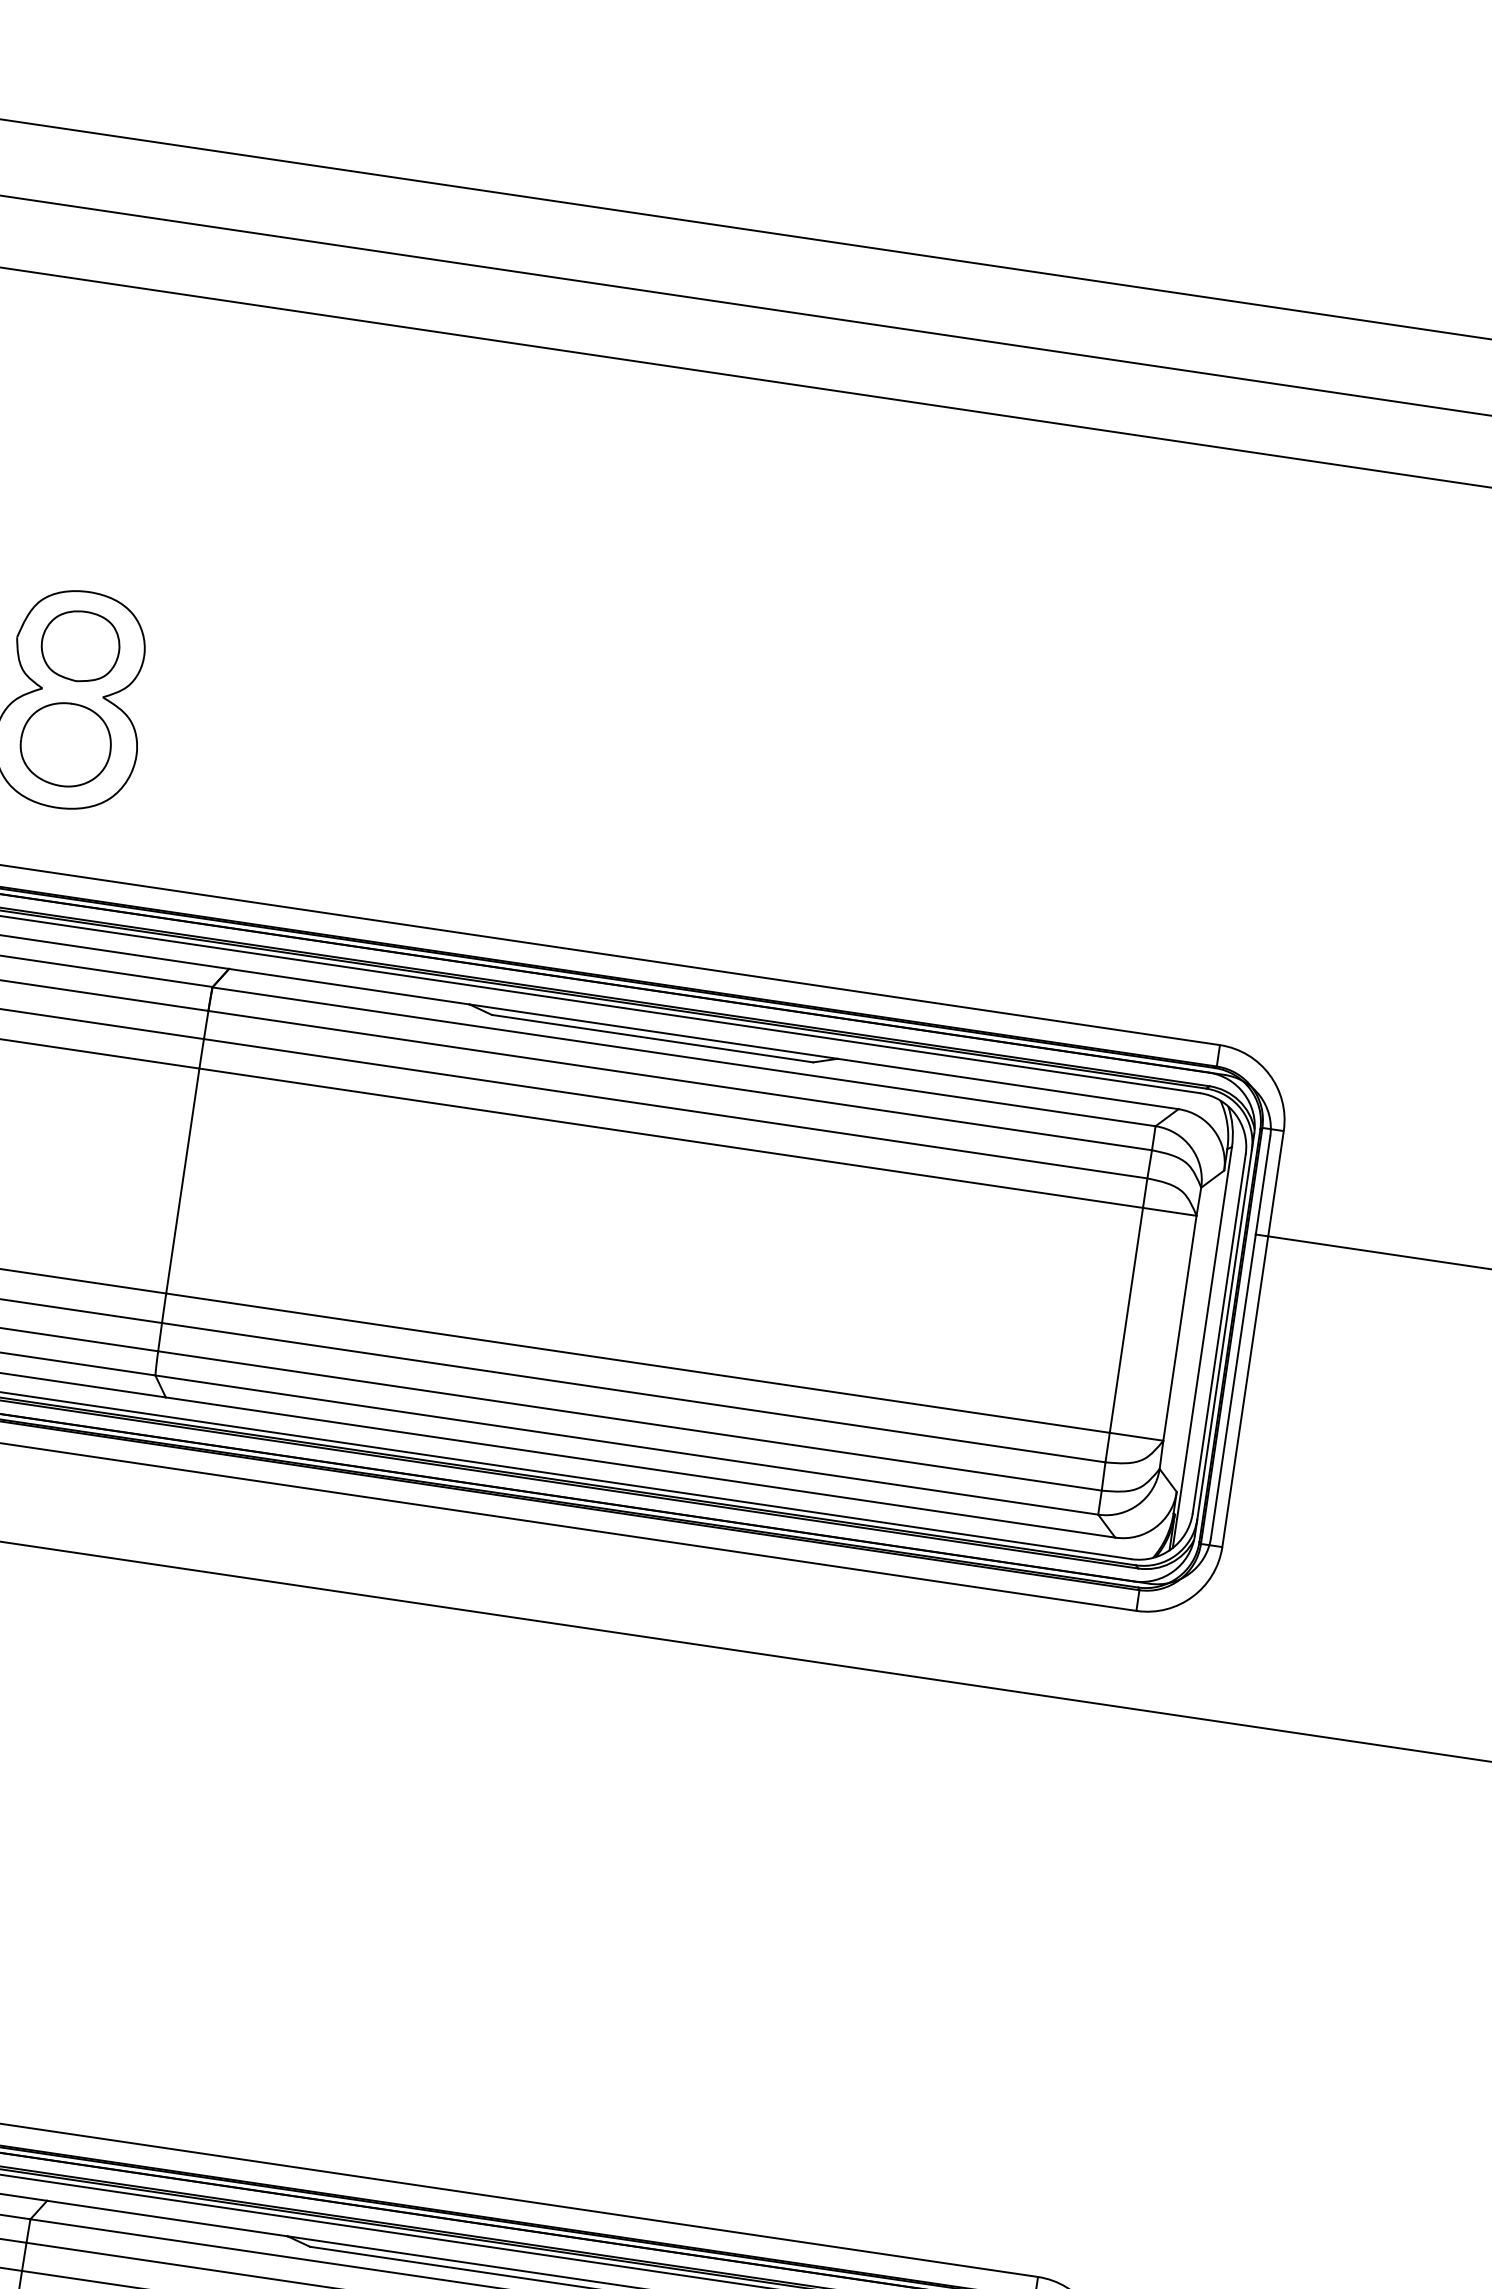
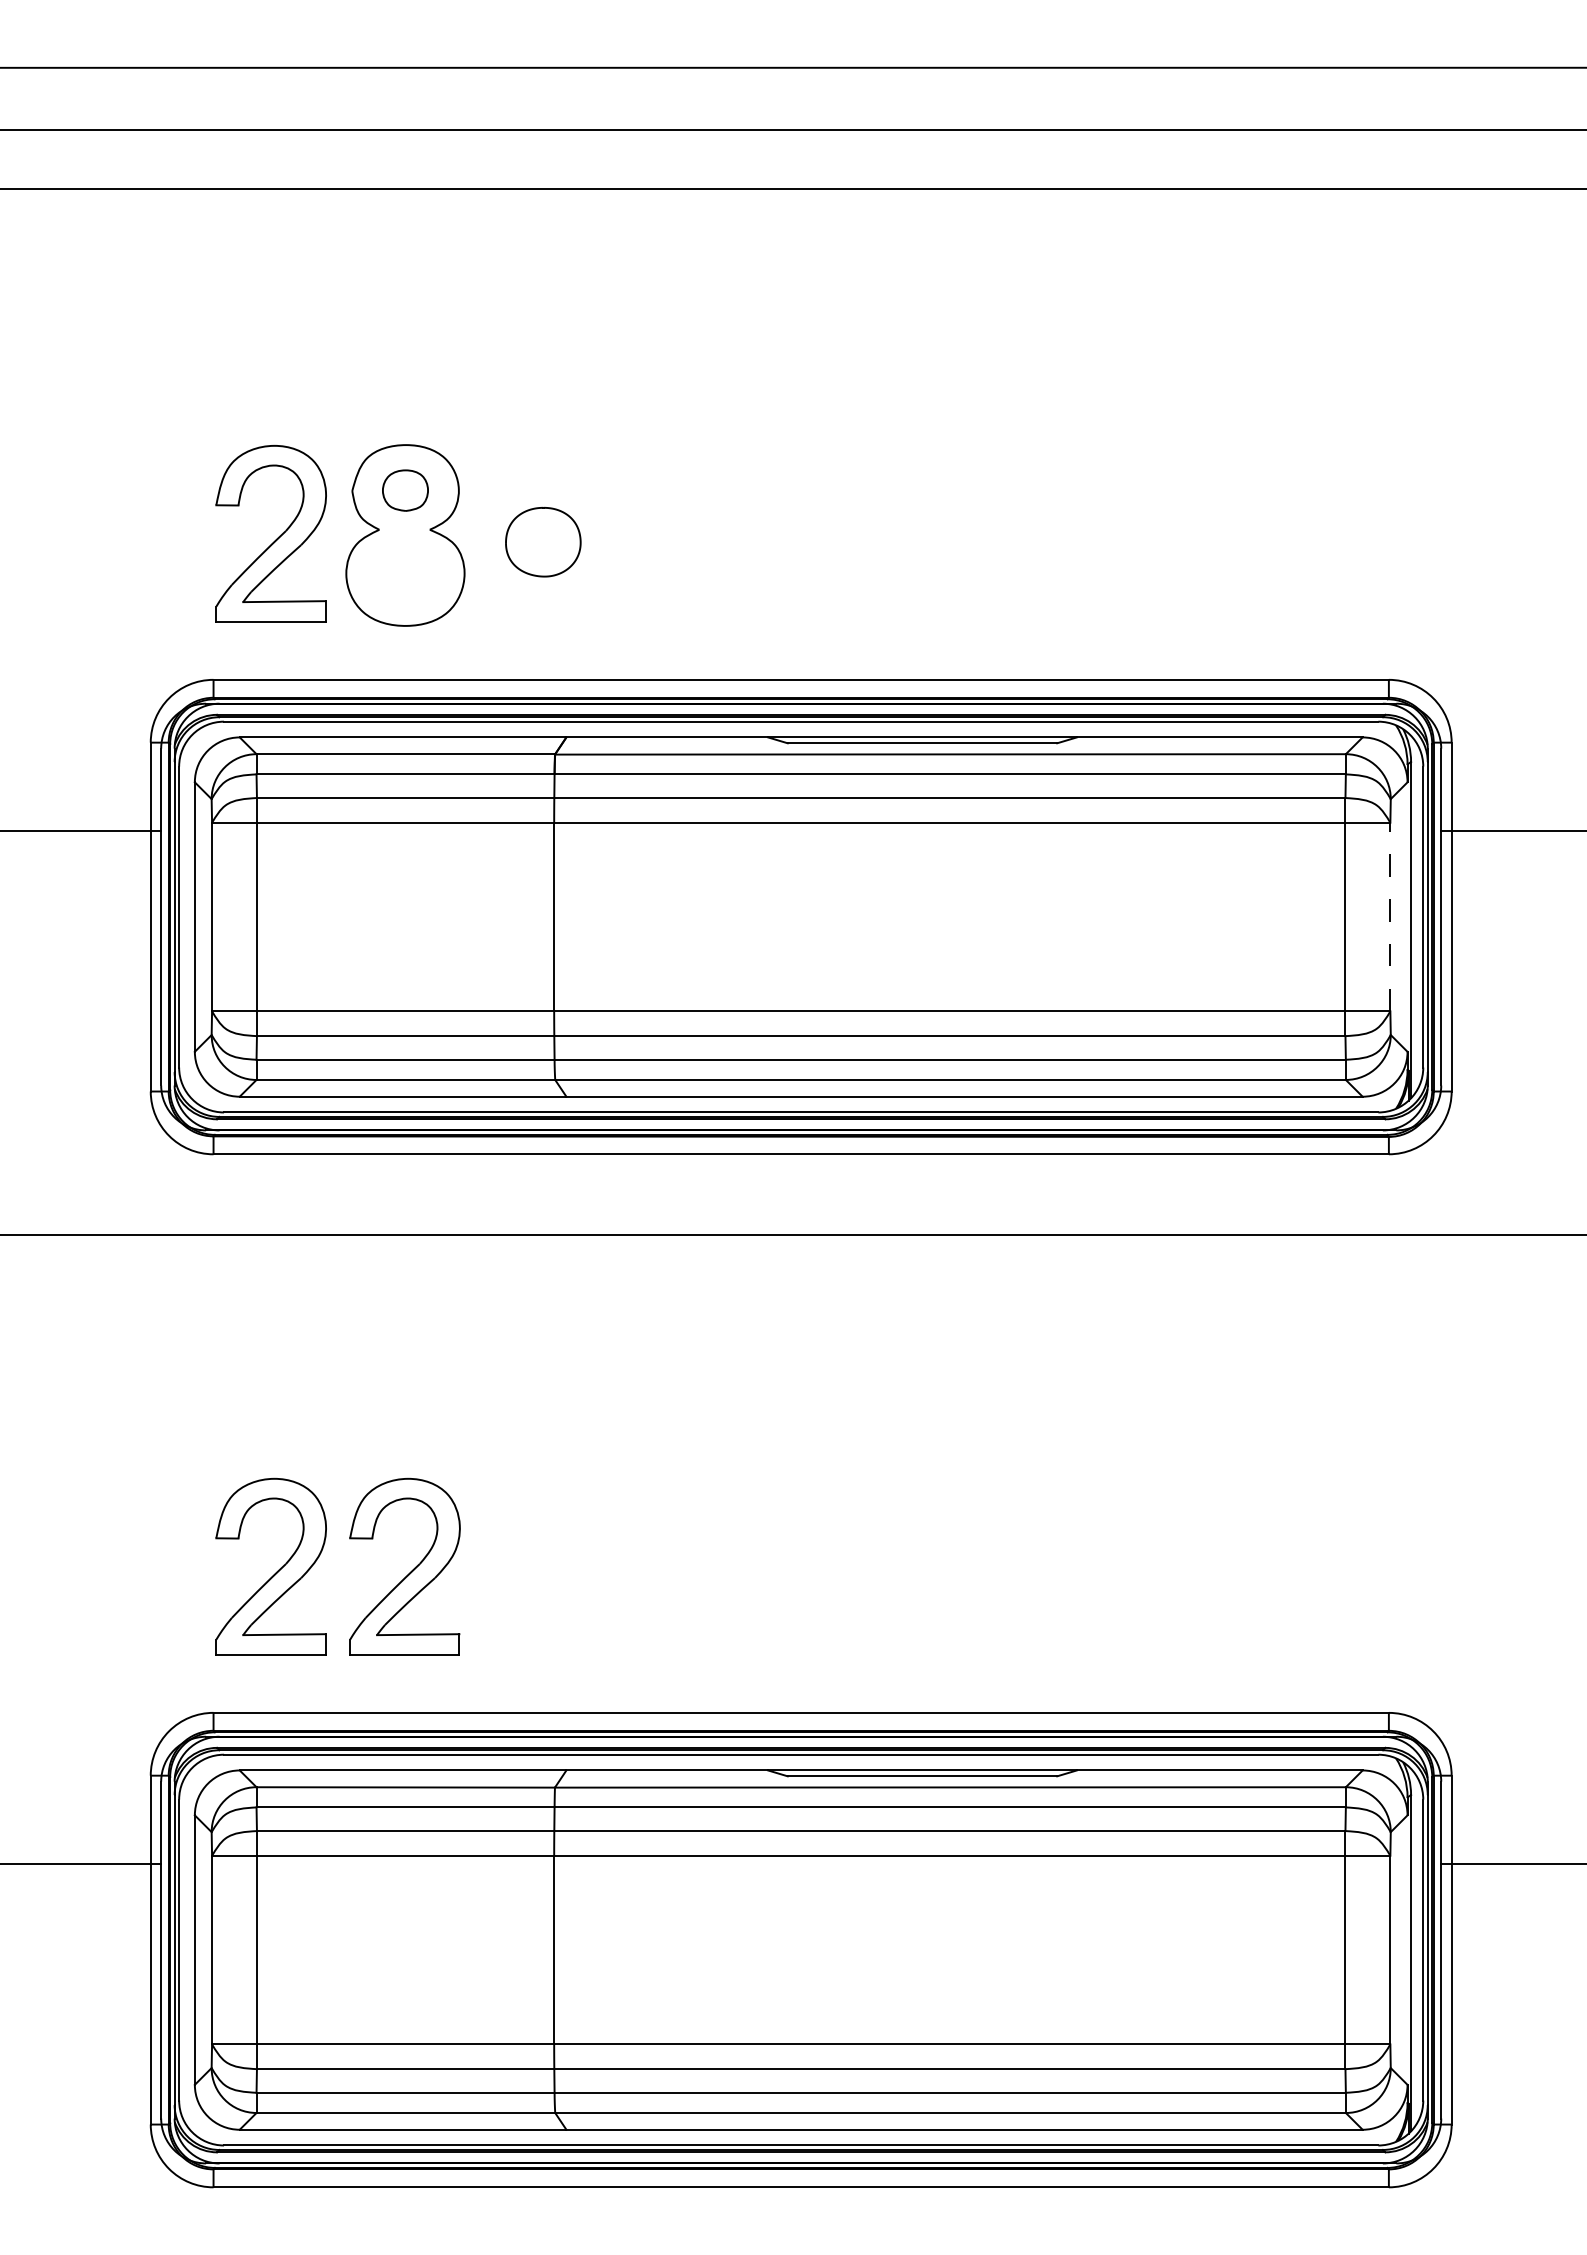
part: (80, 646) -> (405, 490), size x0.7
part: (66, 745) -> (543, 542), moved
line: (1180, 1327) -> (1390, 916), solid -> dashed

